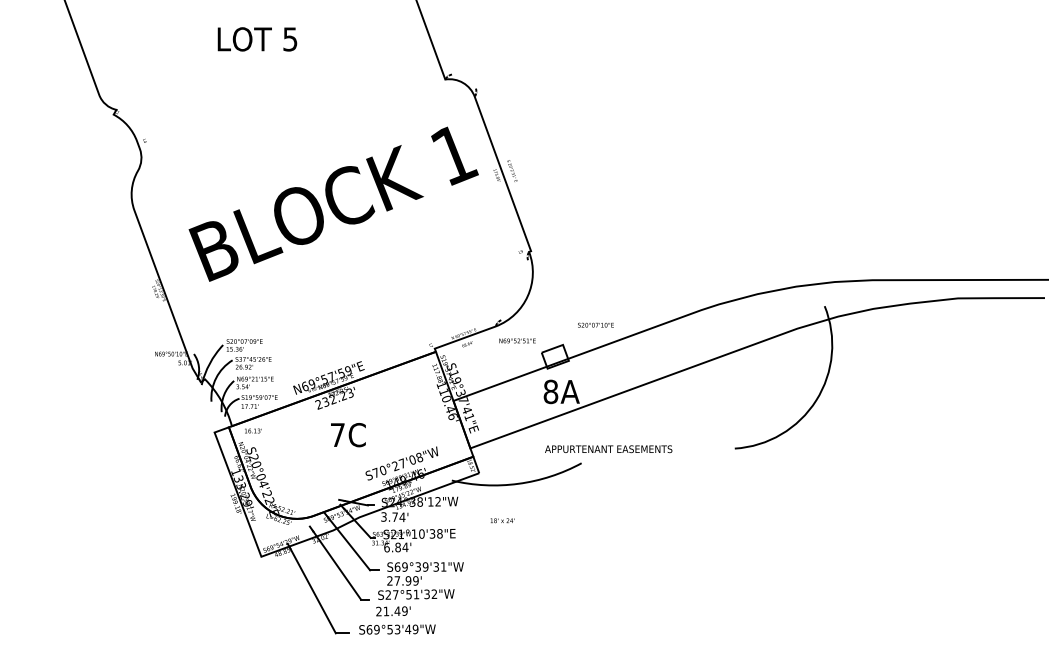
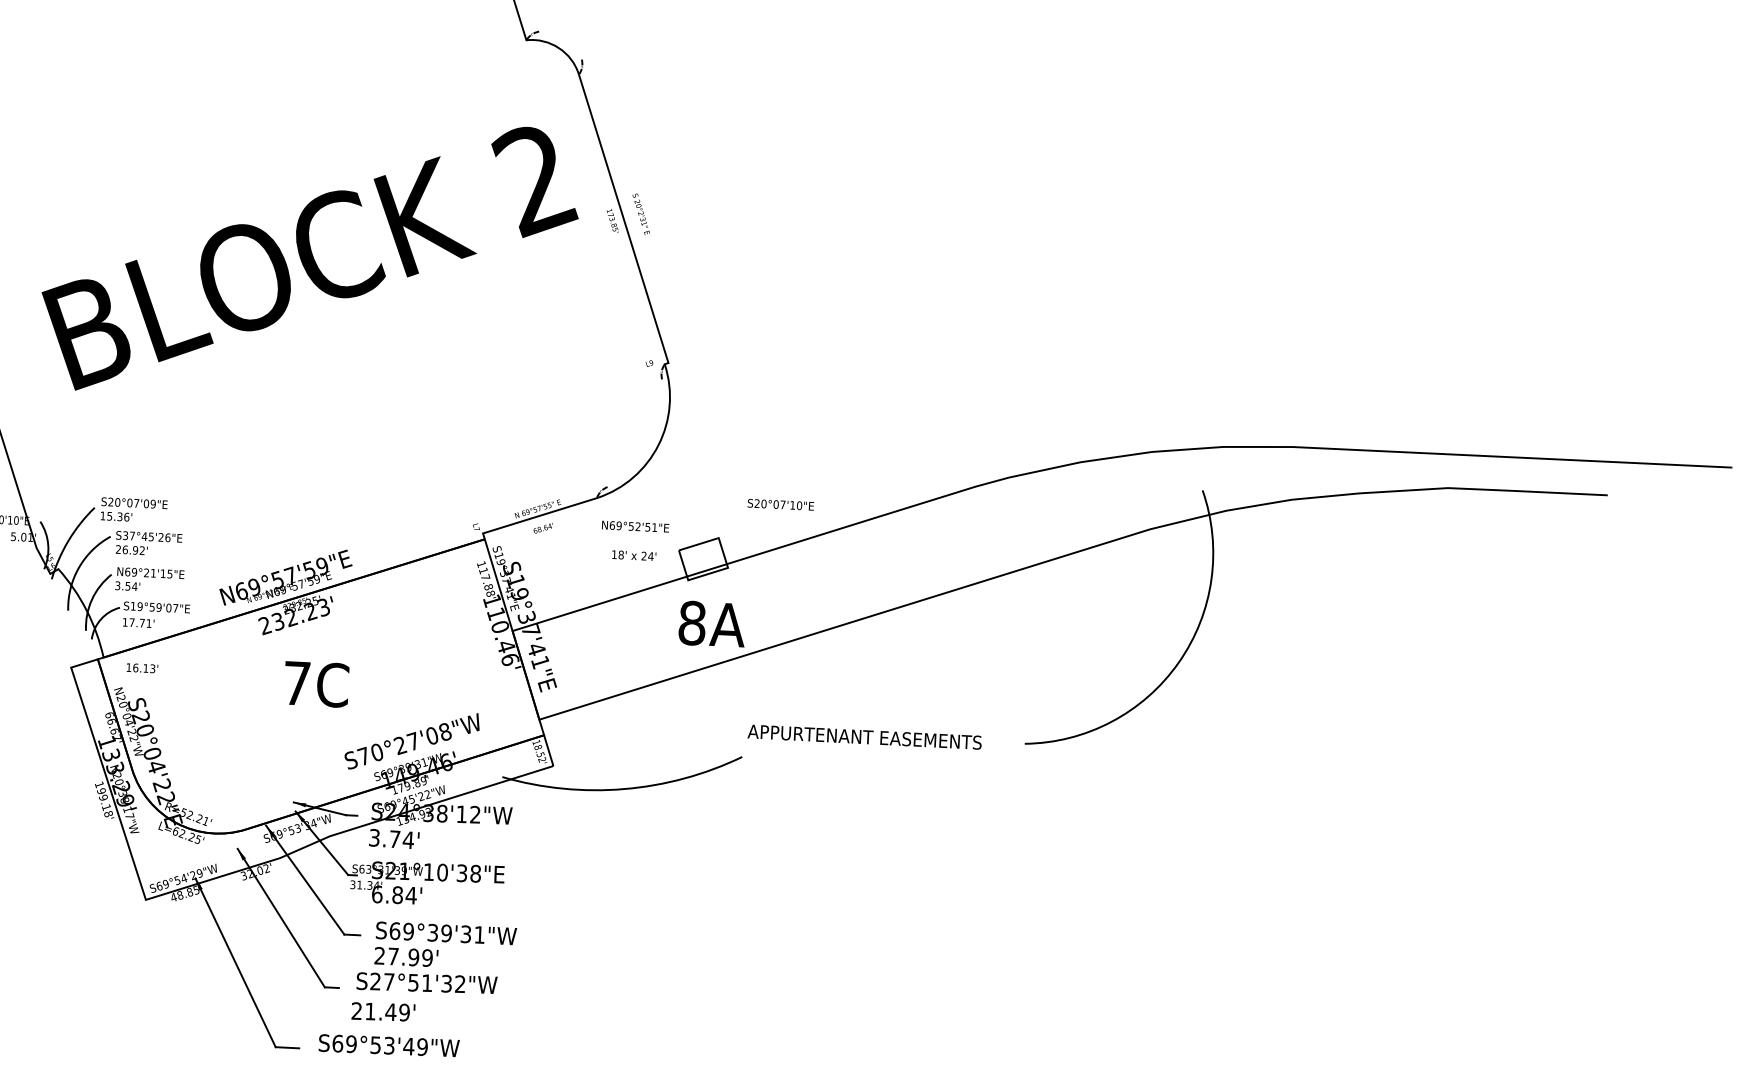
text: (453, 156) -> (534, 182), 1 -> 2
text: (608, 449) -> (864, 737), moved
text: (502, 520) -> (634, 555), moved

